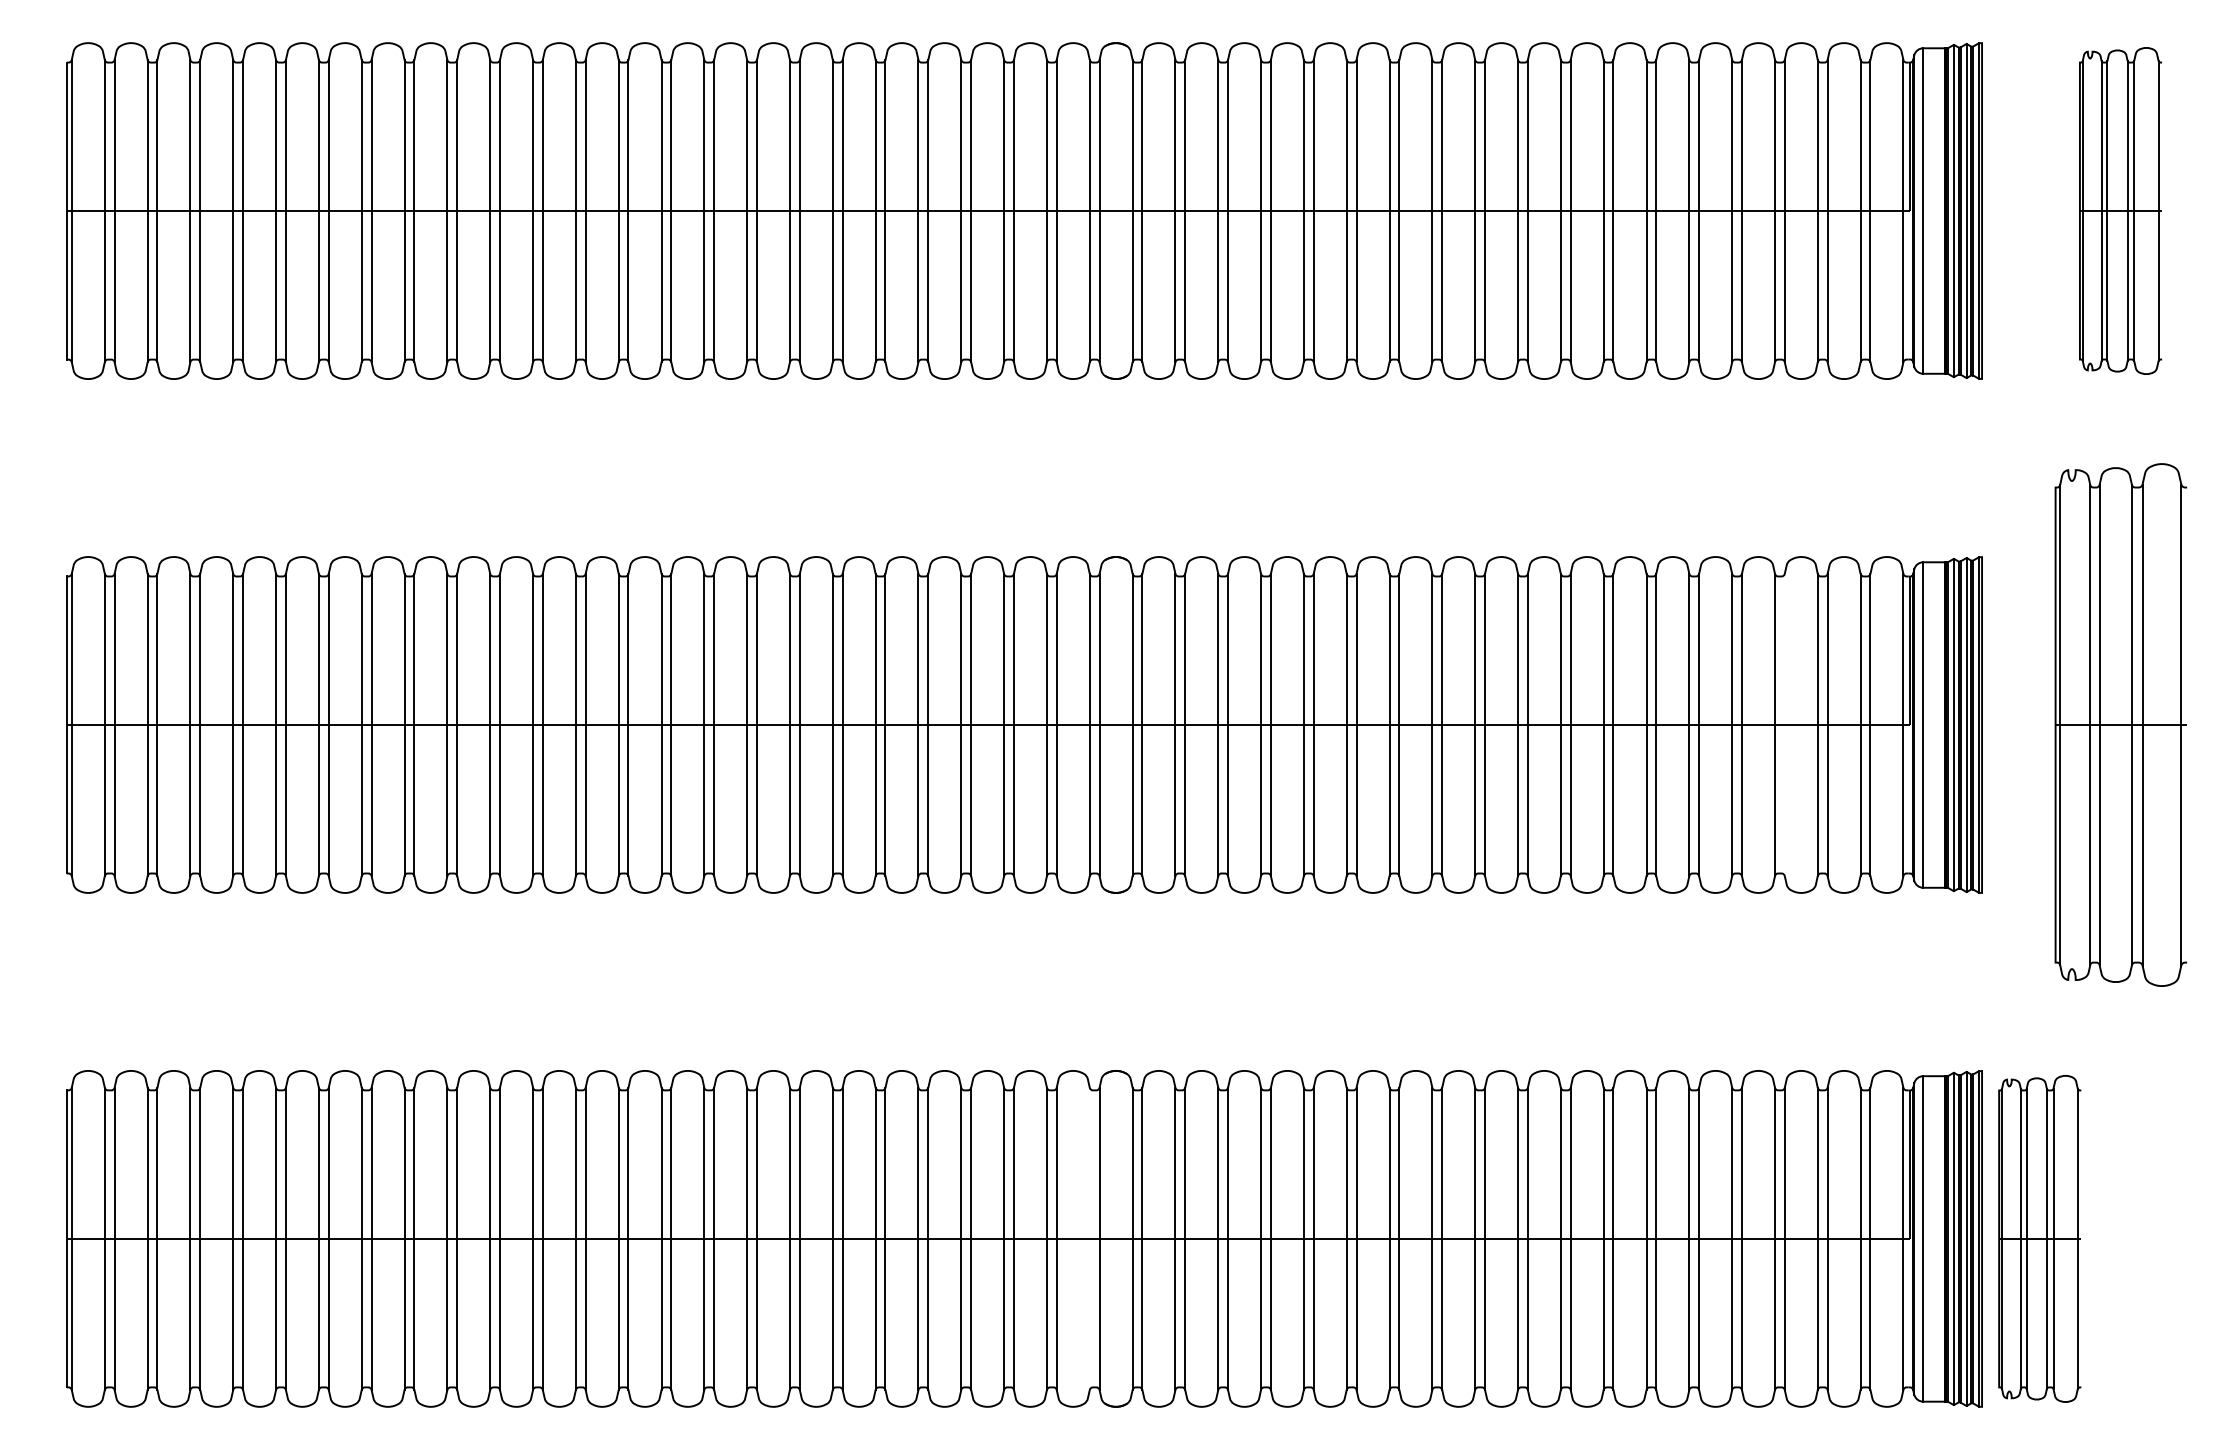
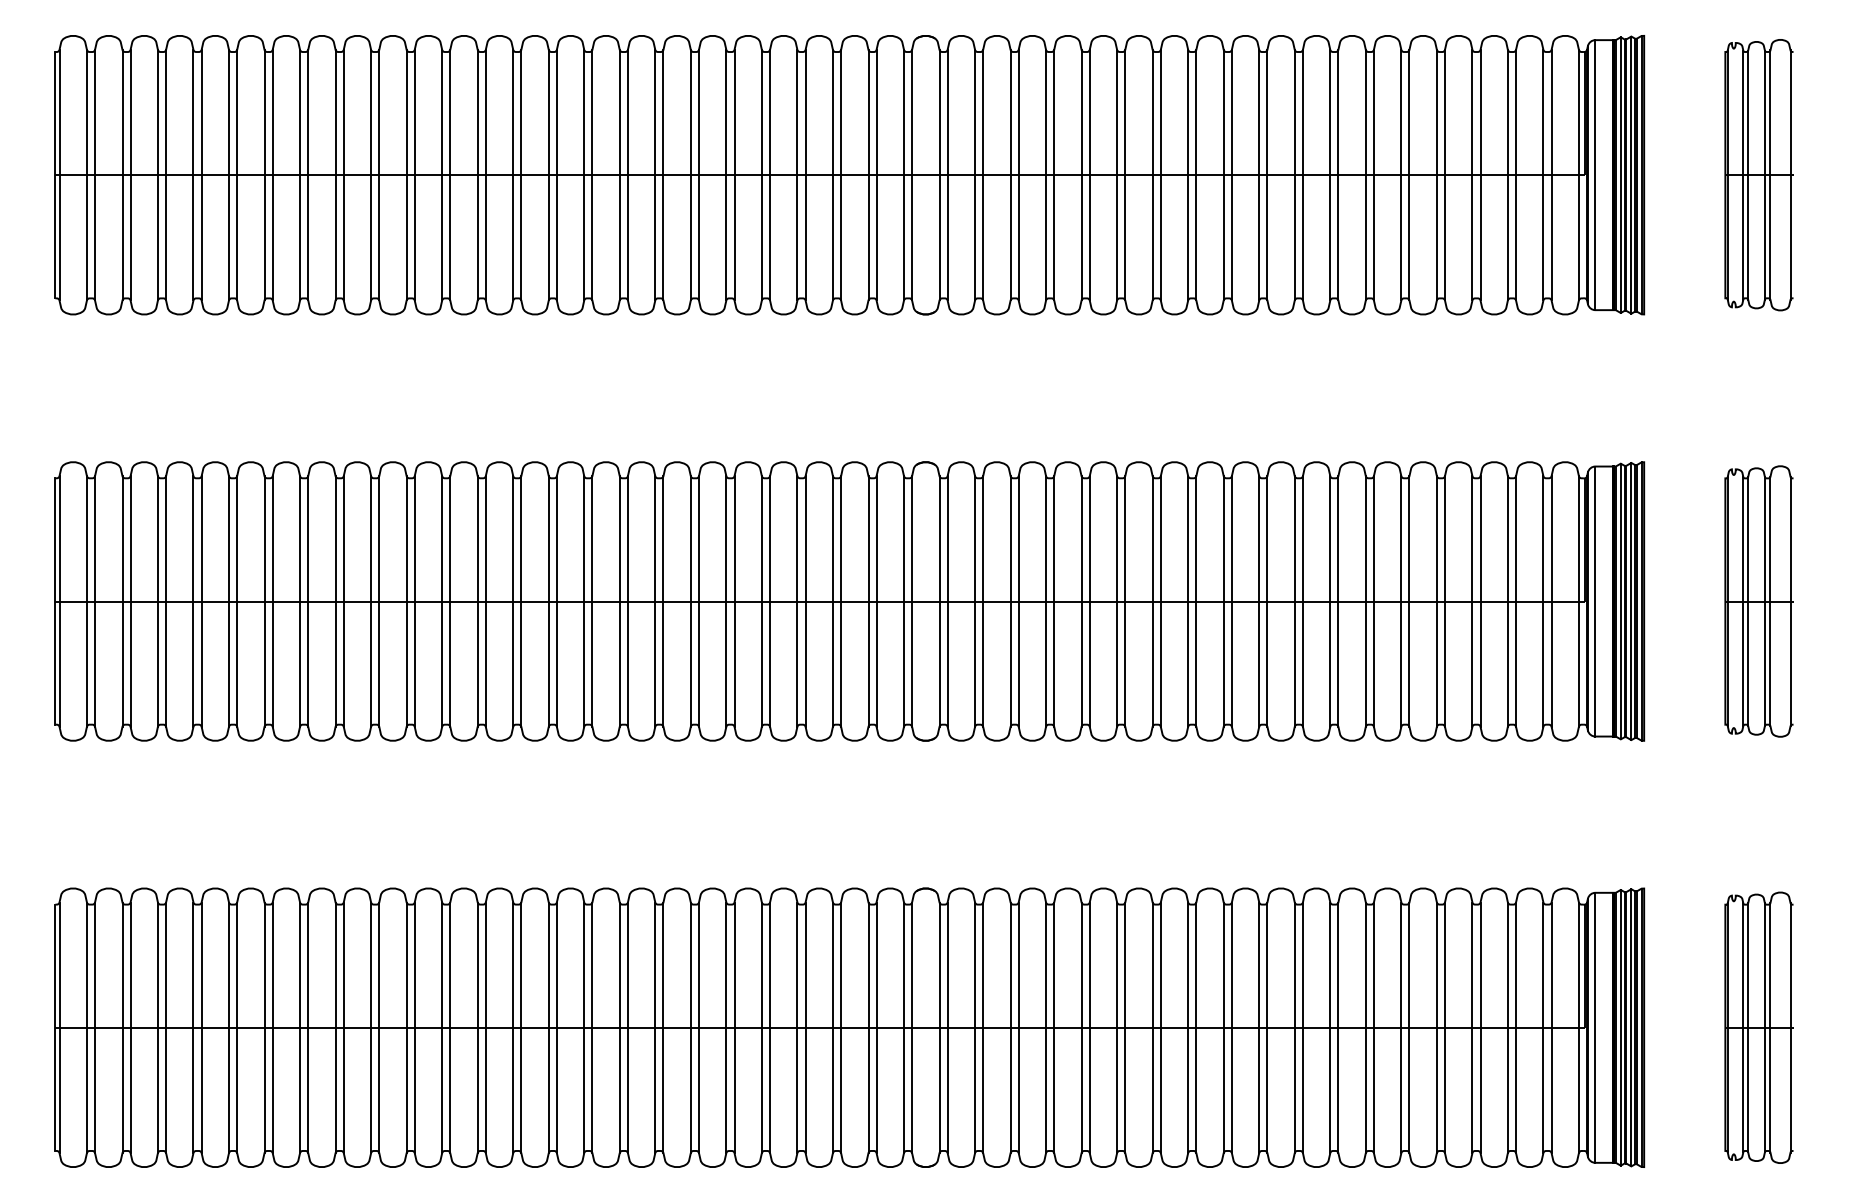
line: (1784, 725) -> (1480, 601), added
part: (2119, 725) -> (1758, 601), size x0.62
line: (1090, 1238) -> (904, 1027), added
part: (2039, 1238) -> (1758, 1027), moved

